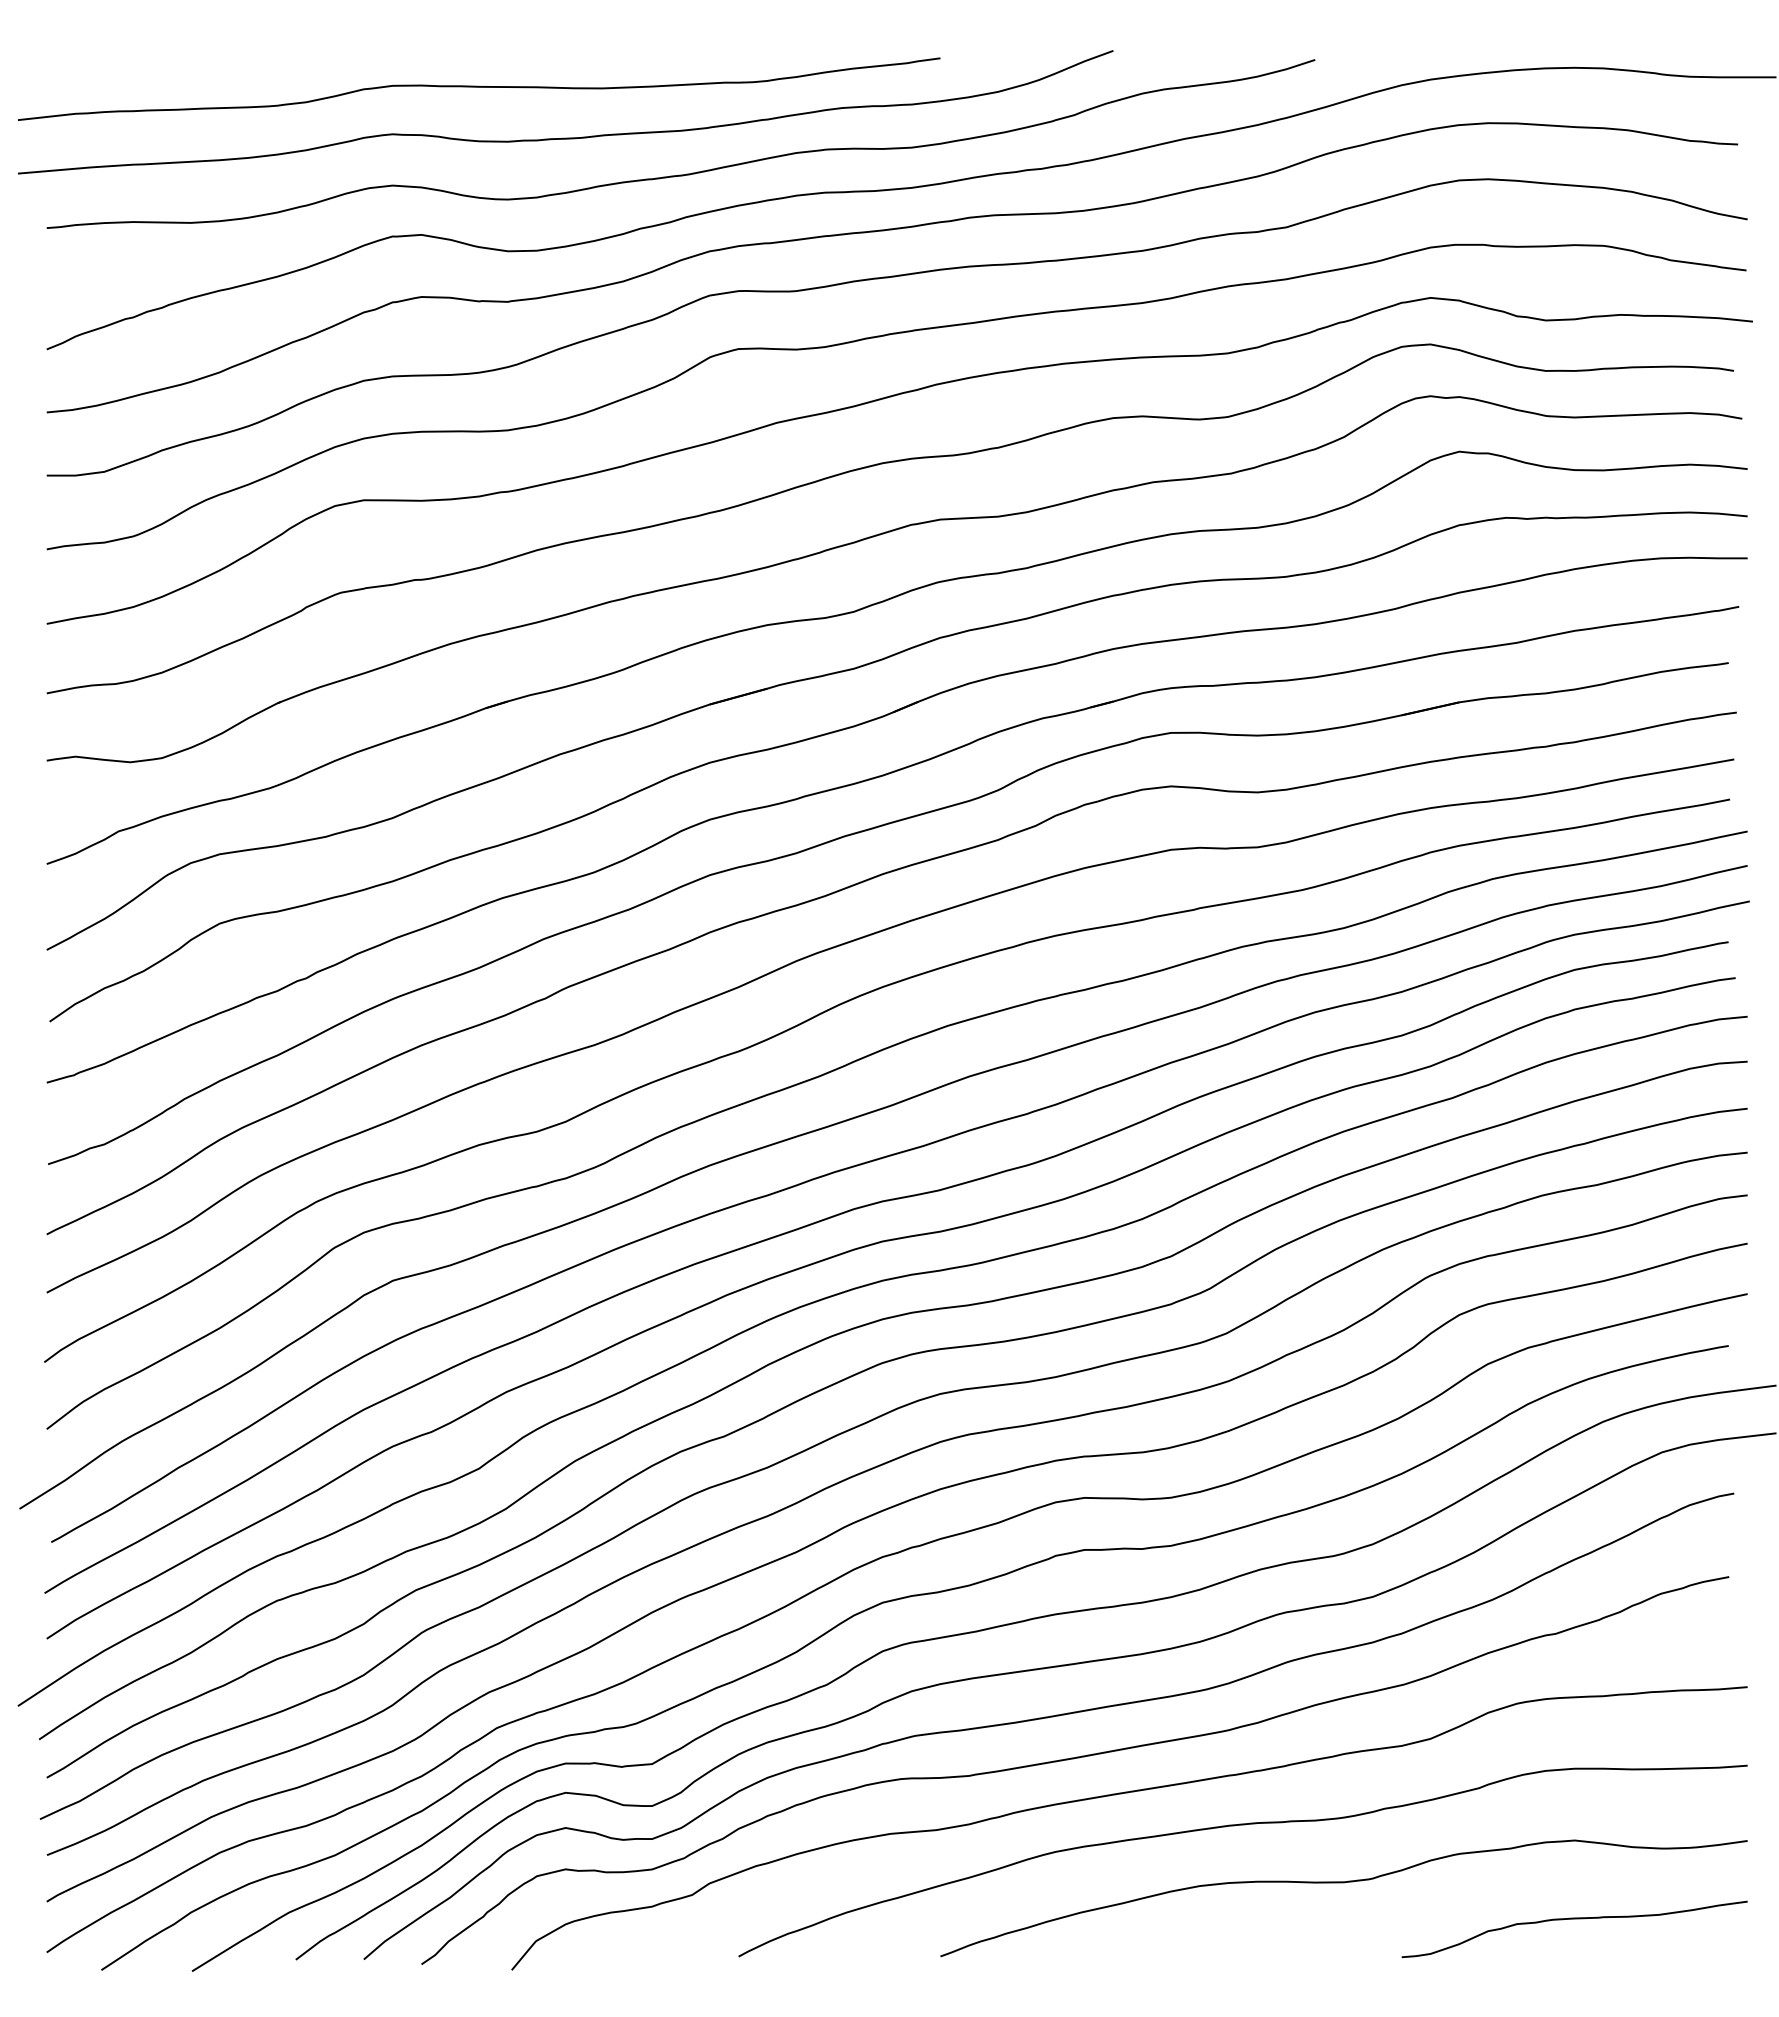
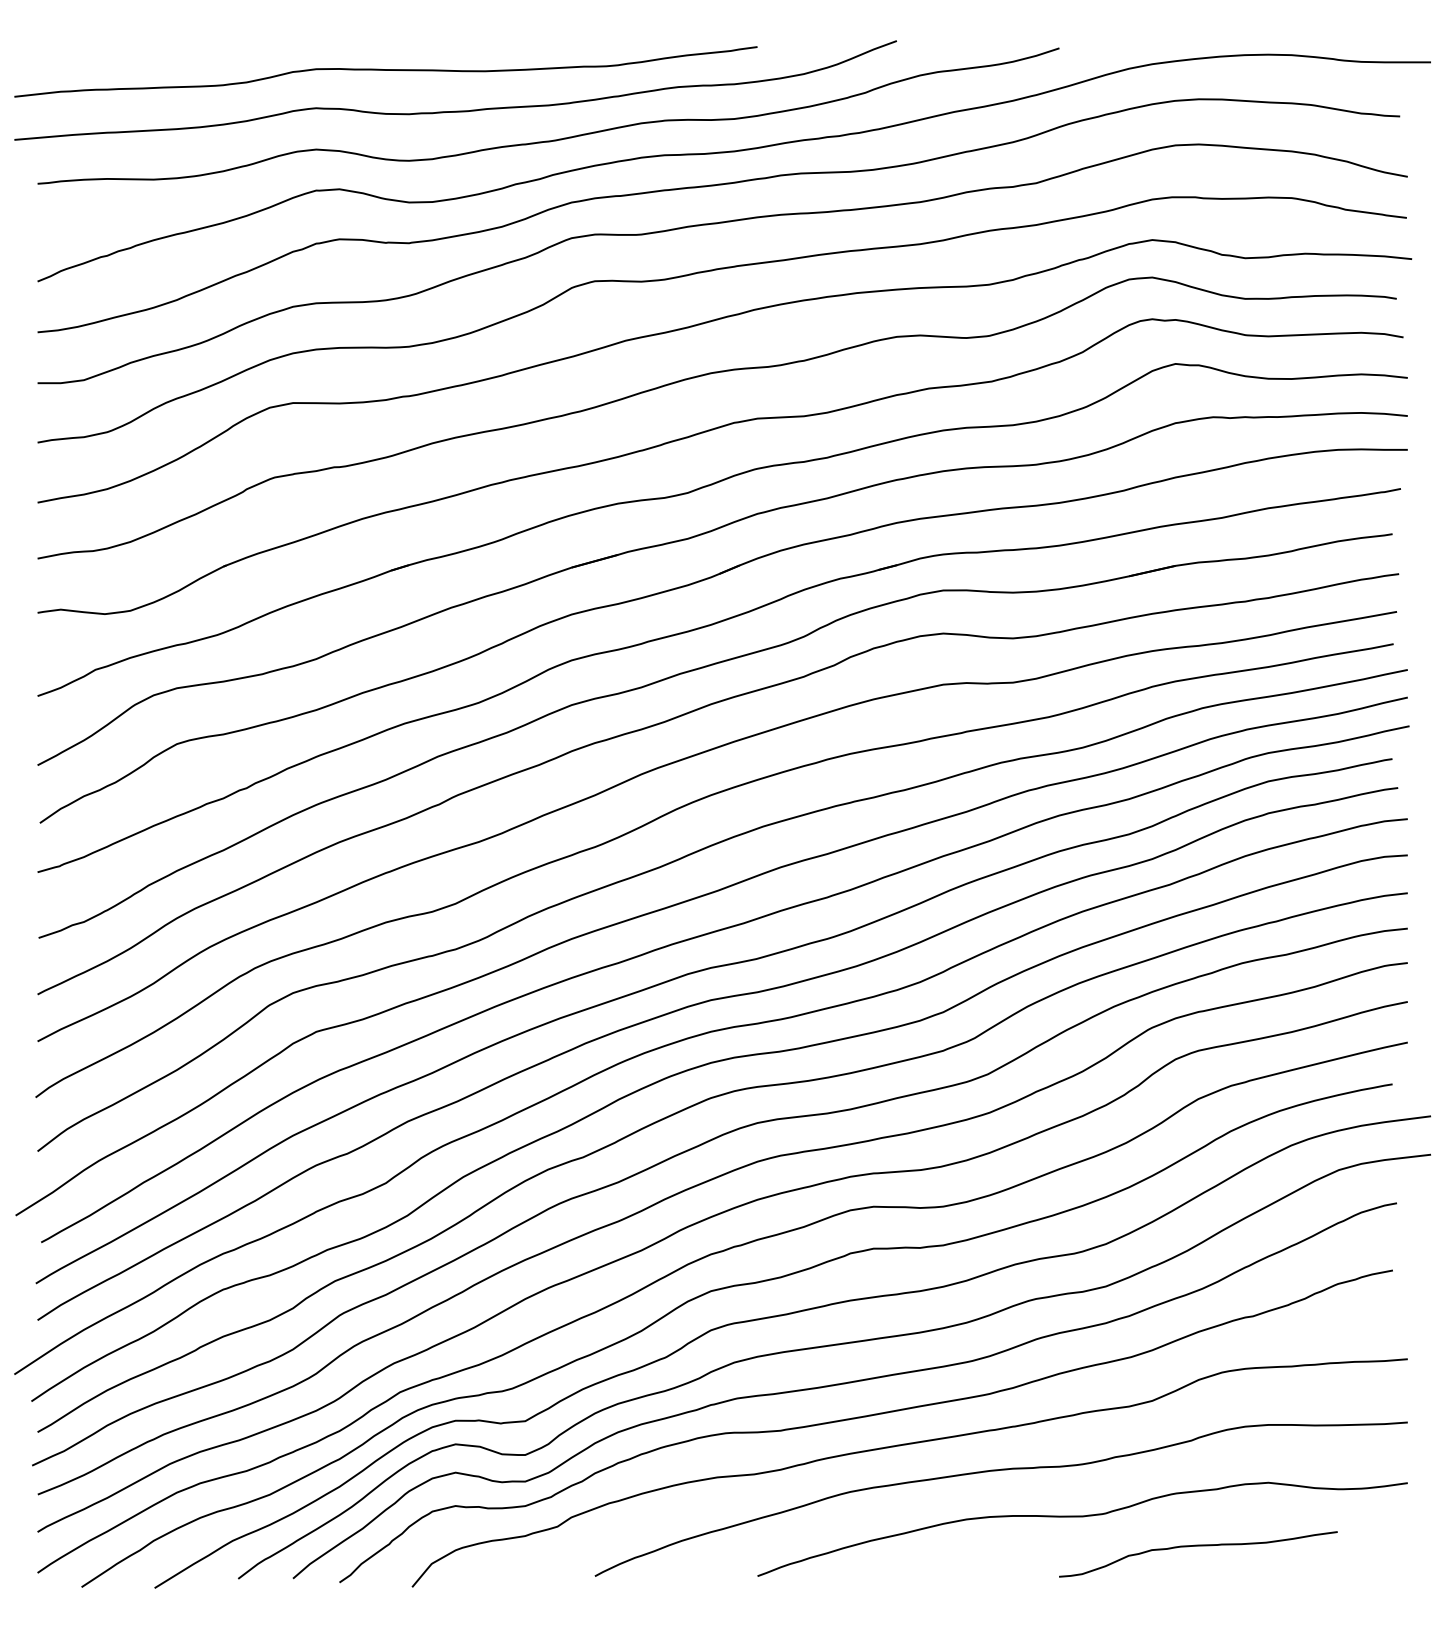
curve: (1574, 1919) -> (1198, 1546), moved

